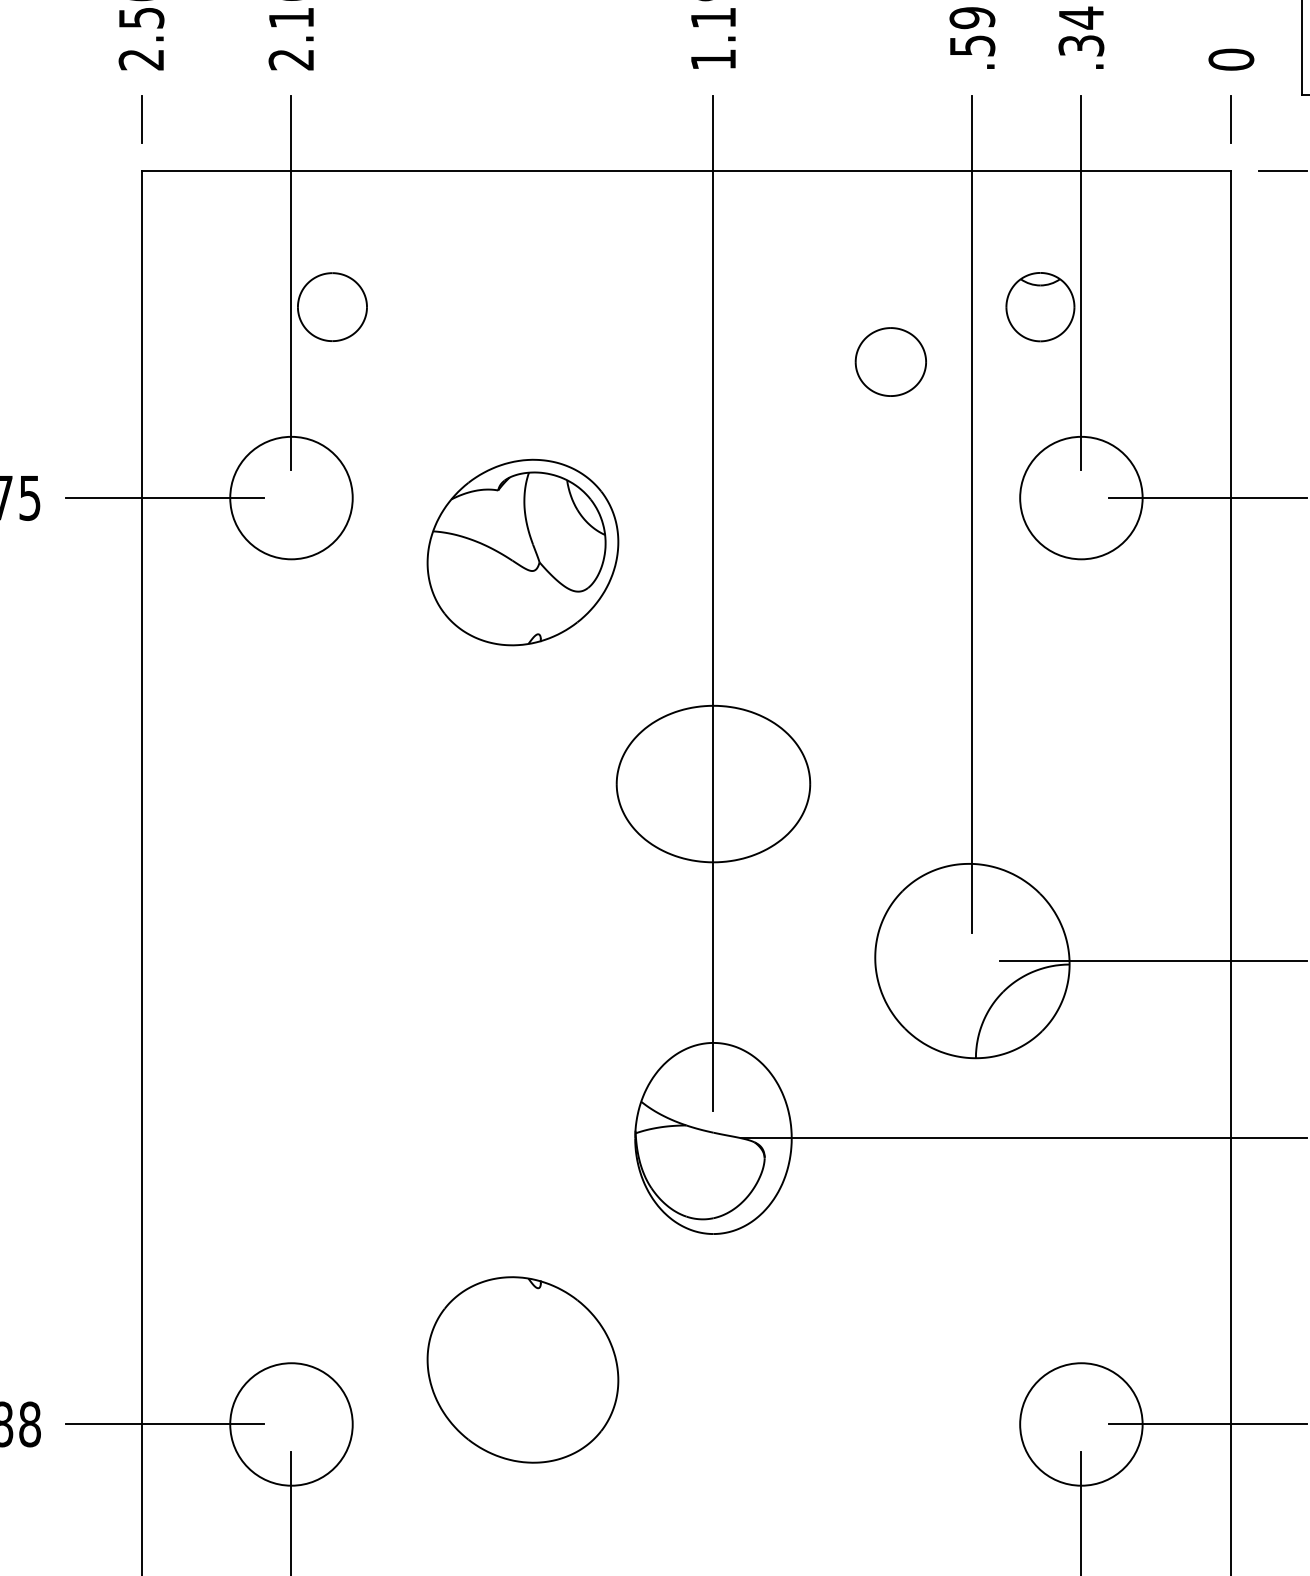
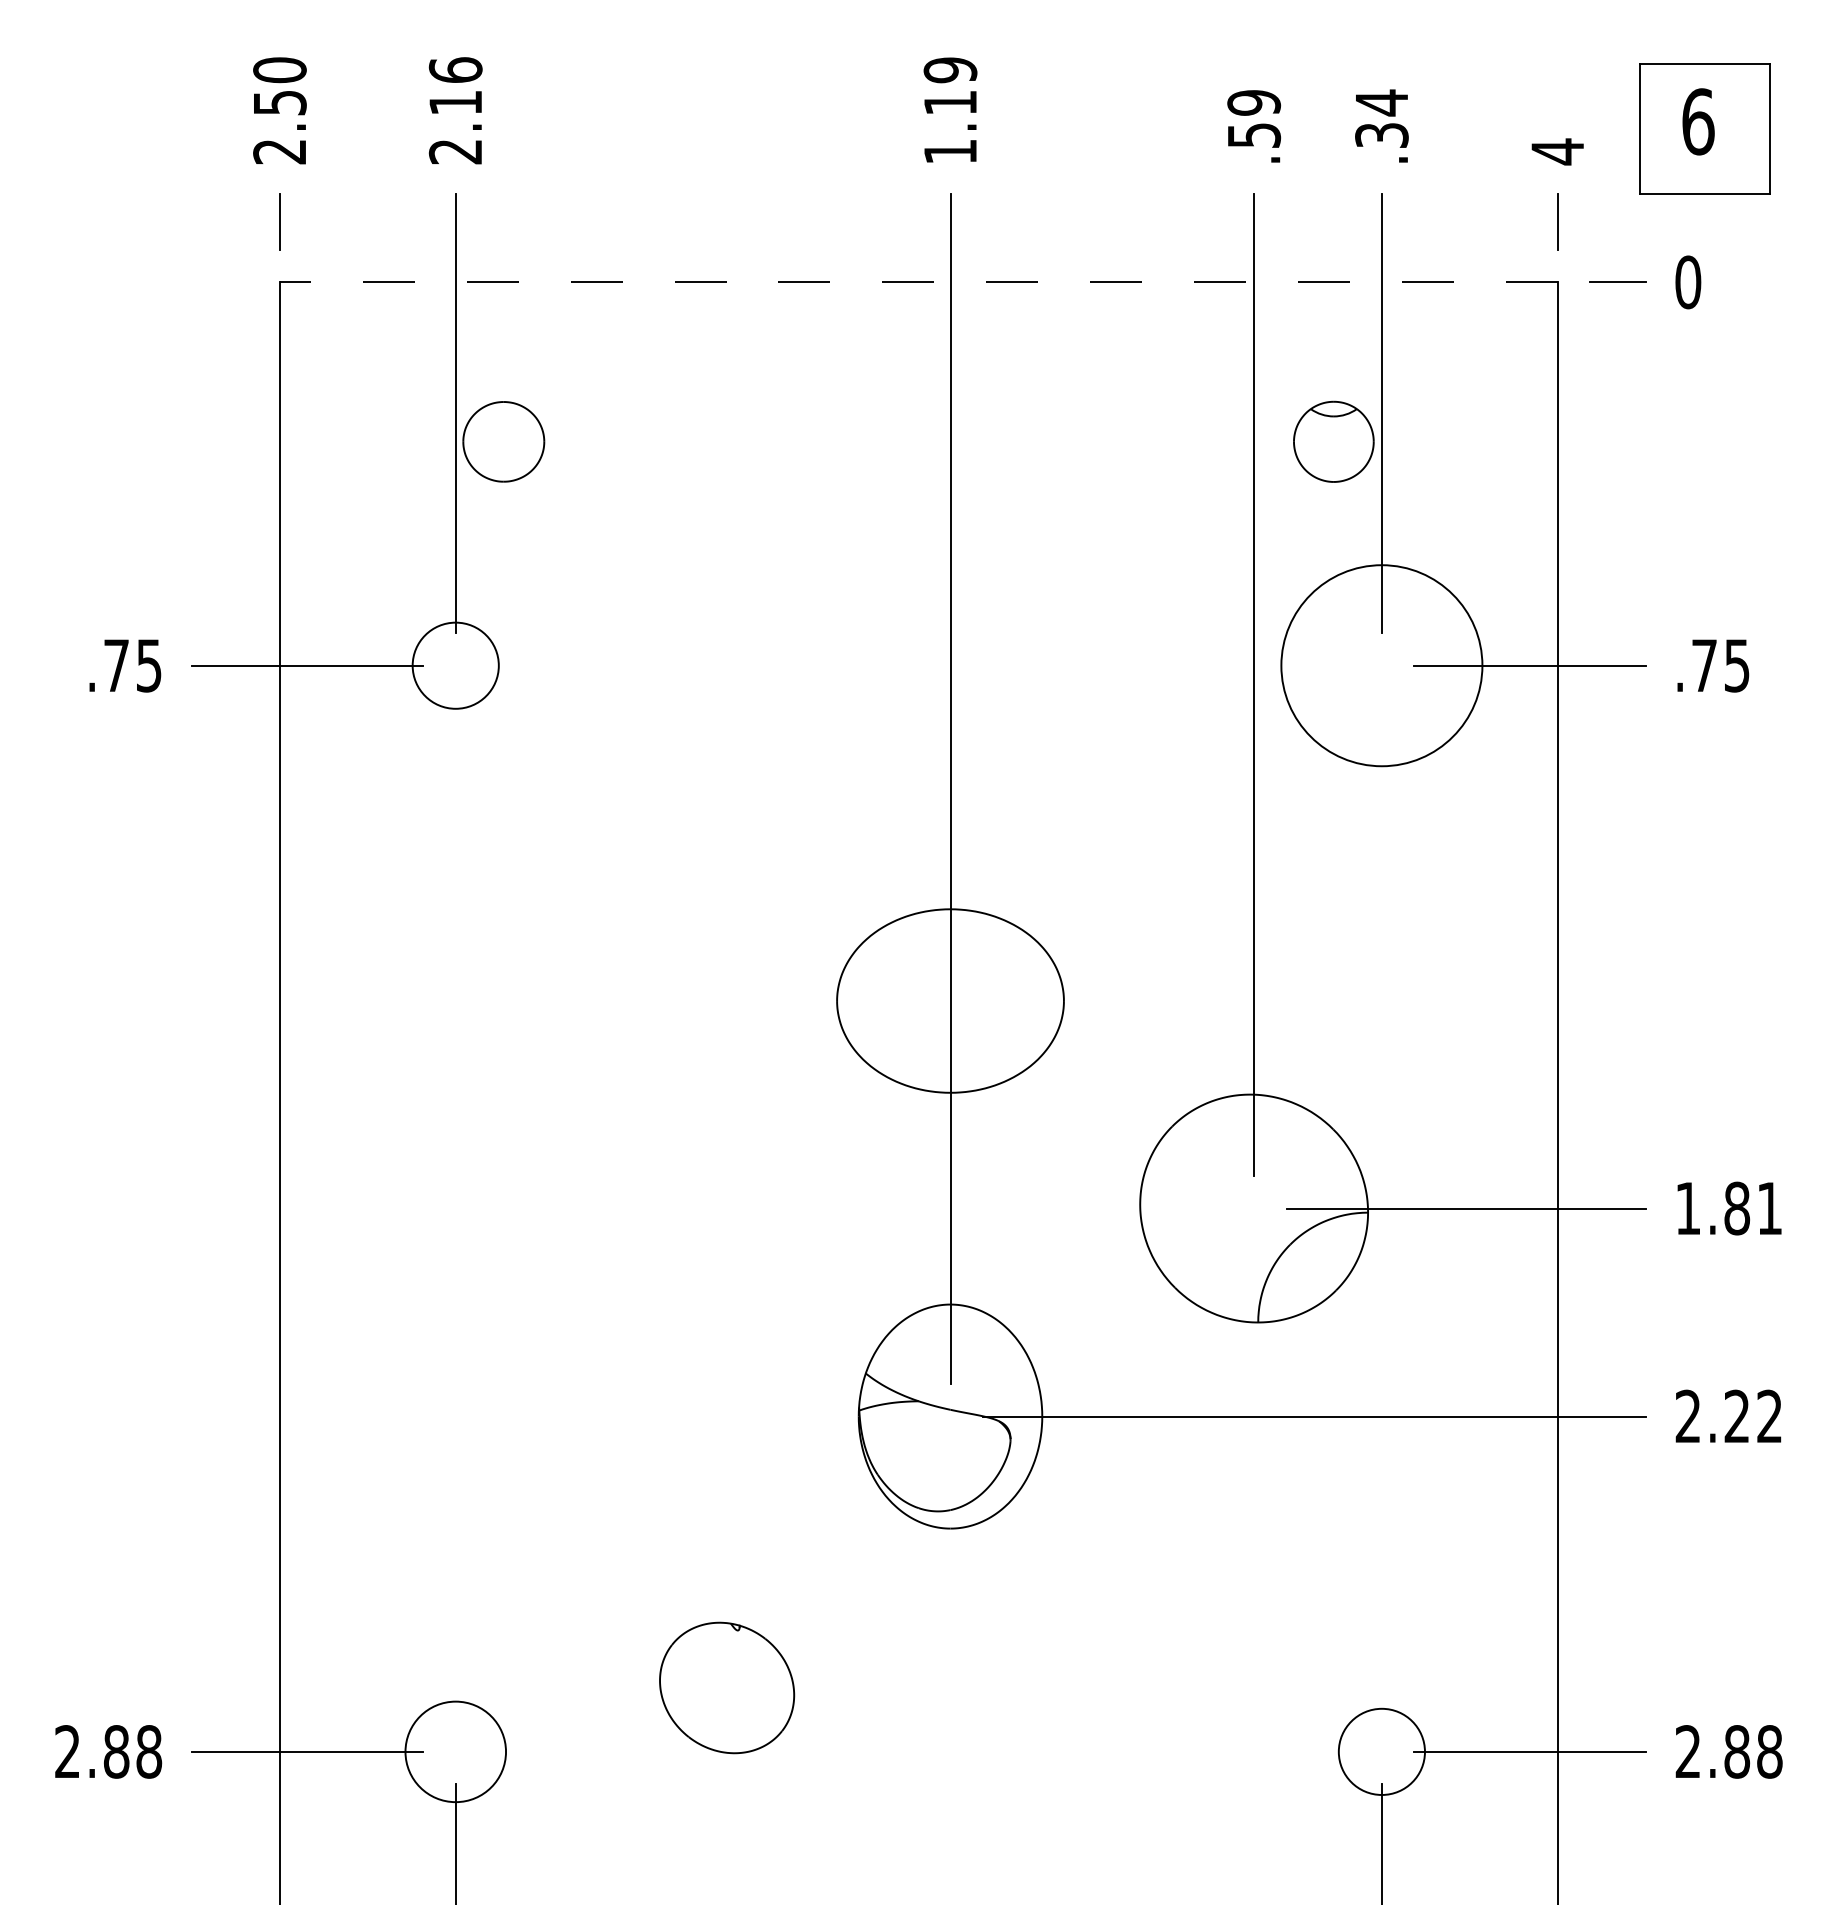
text: (1231, 59) -> (1557, 151), 0 -> 4
line: (686, 171) -> (918, 282), solid -> dashed
part: (890, 361) -> (1158, 505), removed
circle: (291, 497) -> (455, 665), size x0.6
circle: (1081, 497) -> (1381, 665), size x1.4
part: (522, 552) -> (726, 729), removed
part: (522, 1369) -> (726, 1687), size x0.6
circle: (291, 1424) -> (455, 1751), size x0.7
circle: (1081, 1424) -> (1381, 1751), size x0.6

